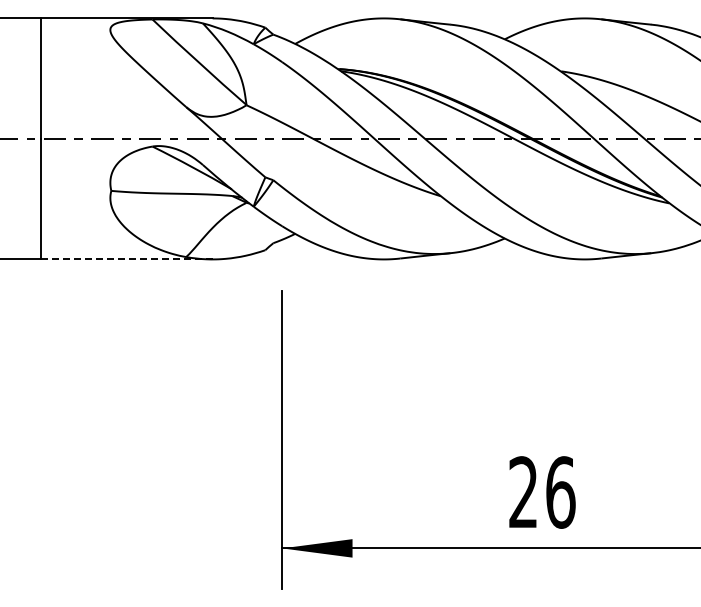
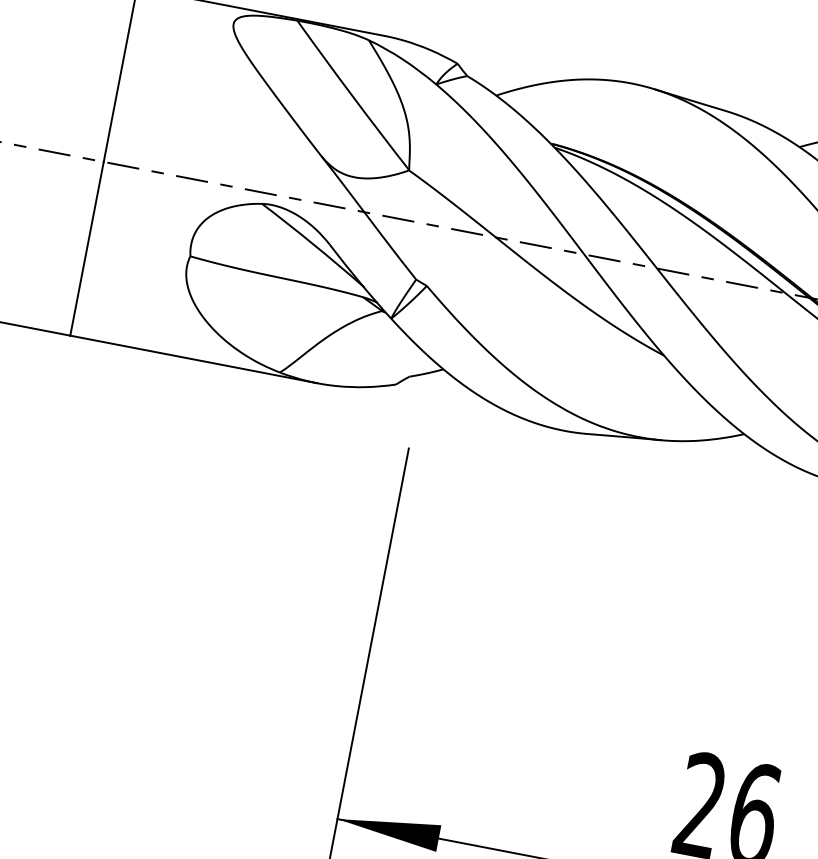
line: (126, 259) -> (193, 359), dashed -> solid

